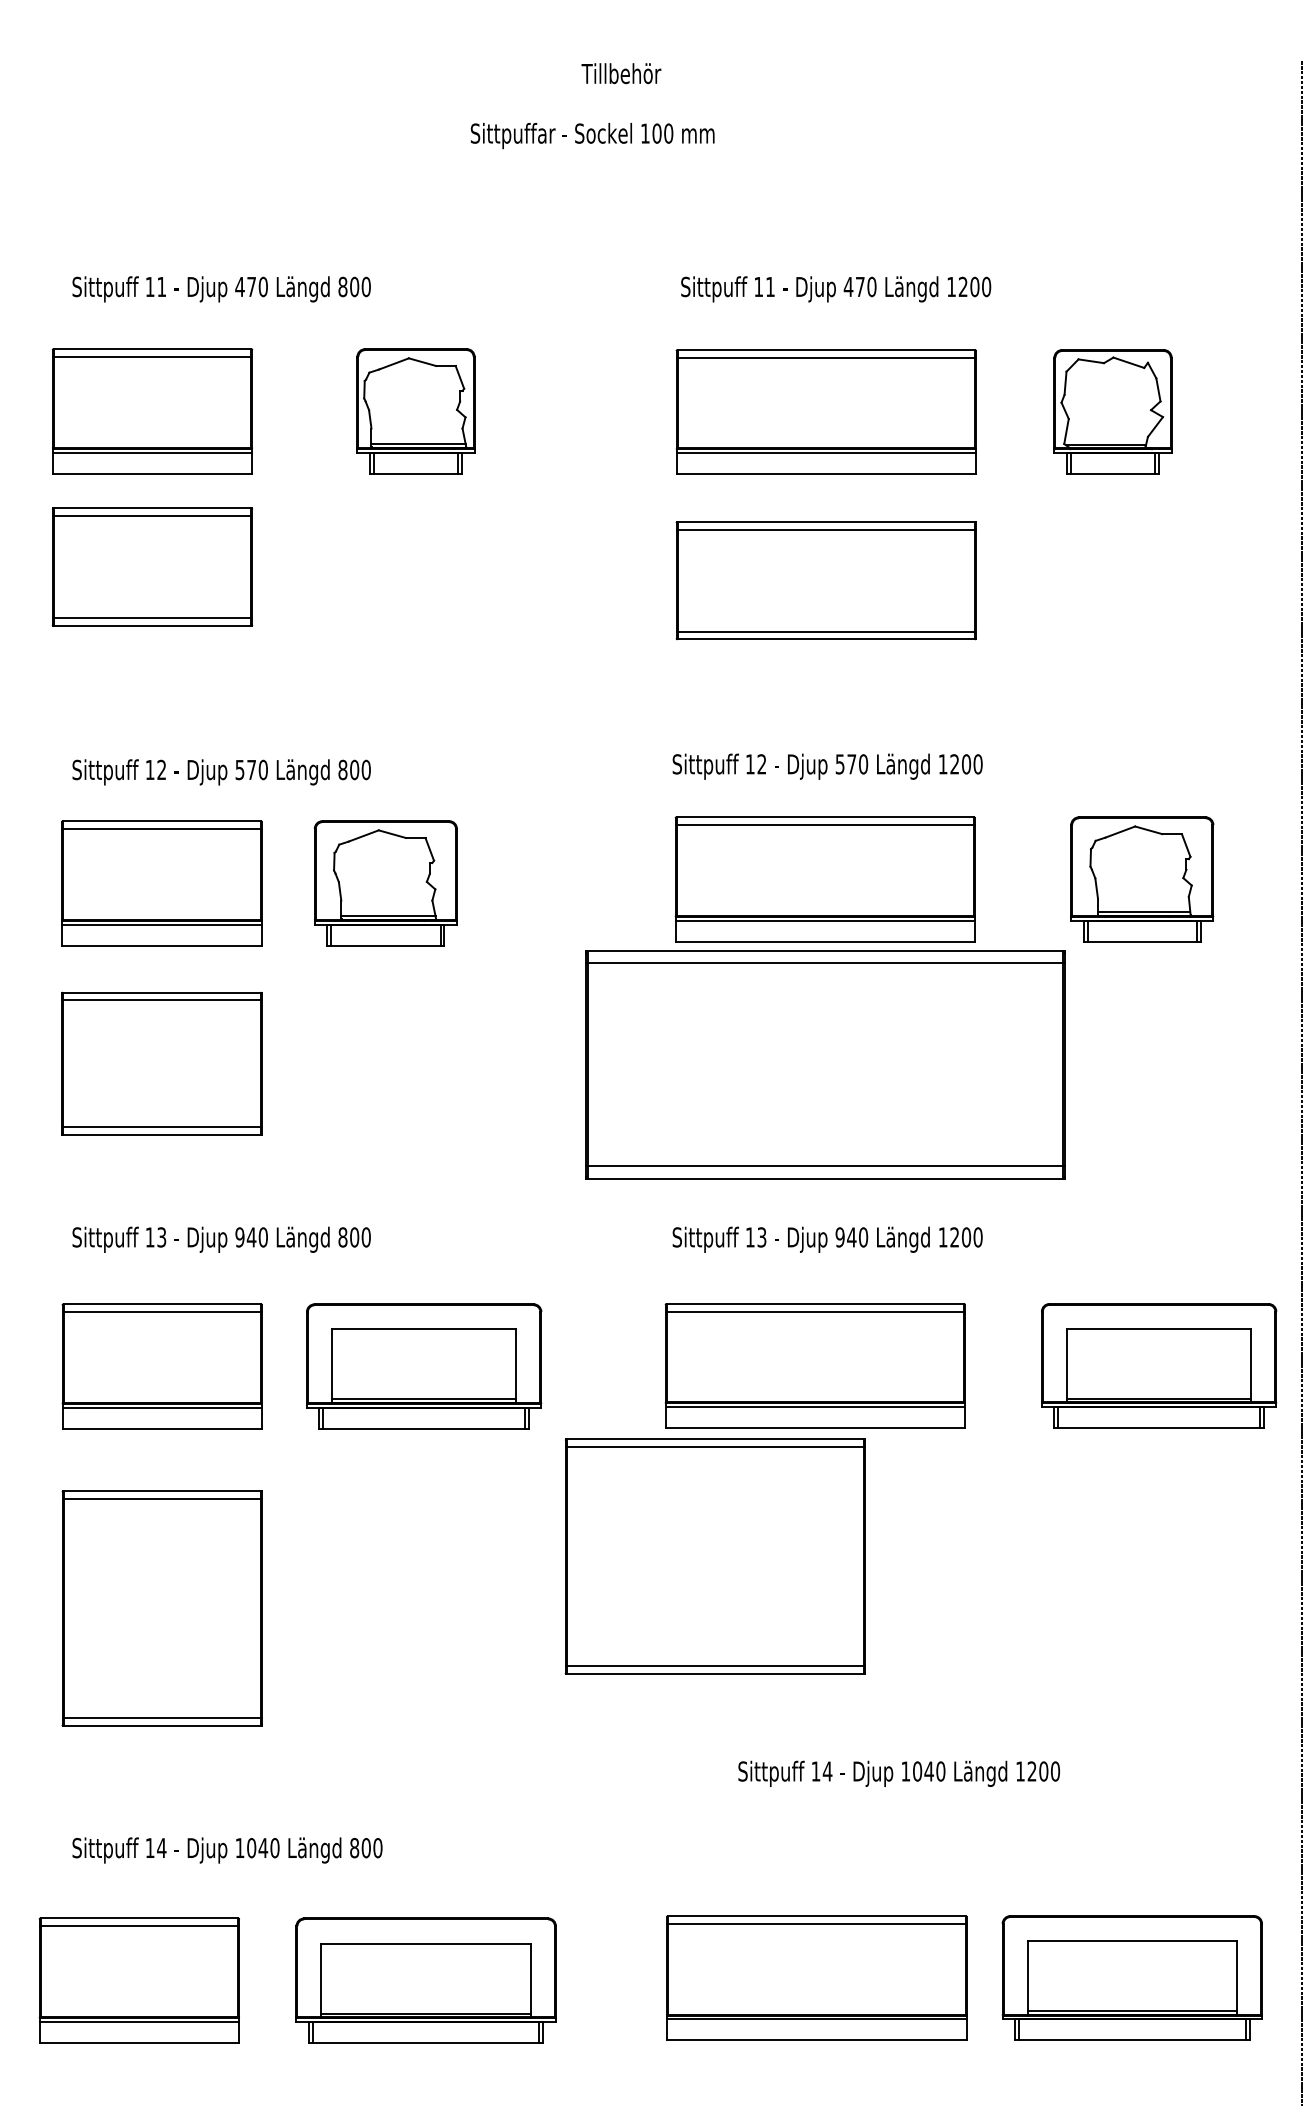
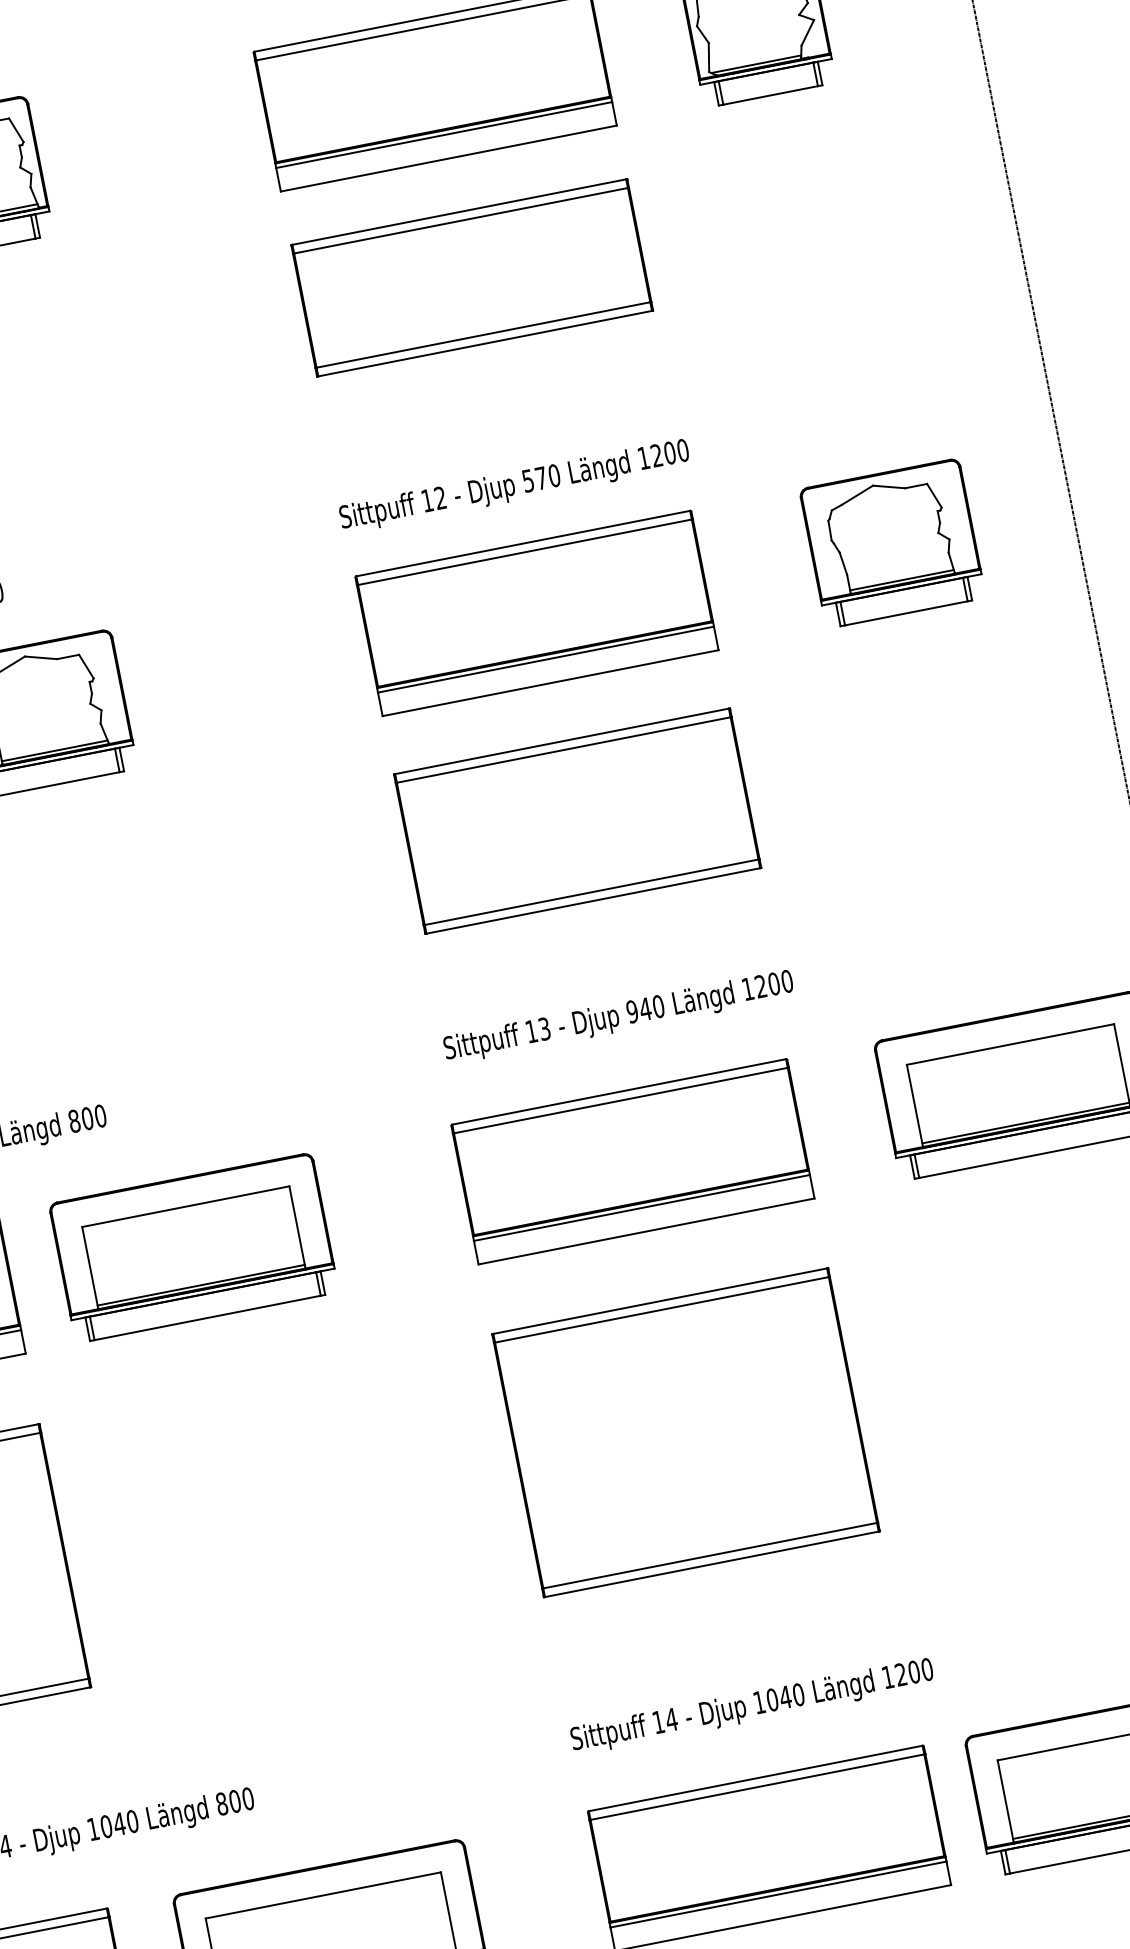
part: (824, 1064) -> (576, 821), size x0.62
part: (714, 1556) -> (685, 1432), moved
text: (899, 1773) -> (752, 1706), moved

